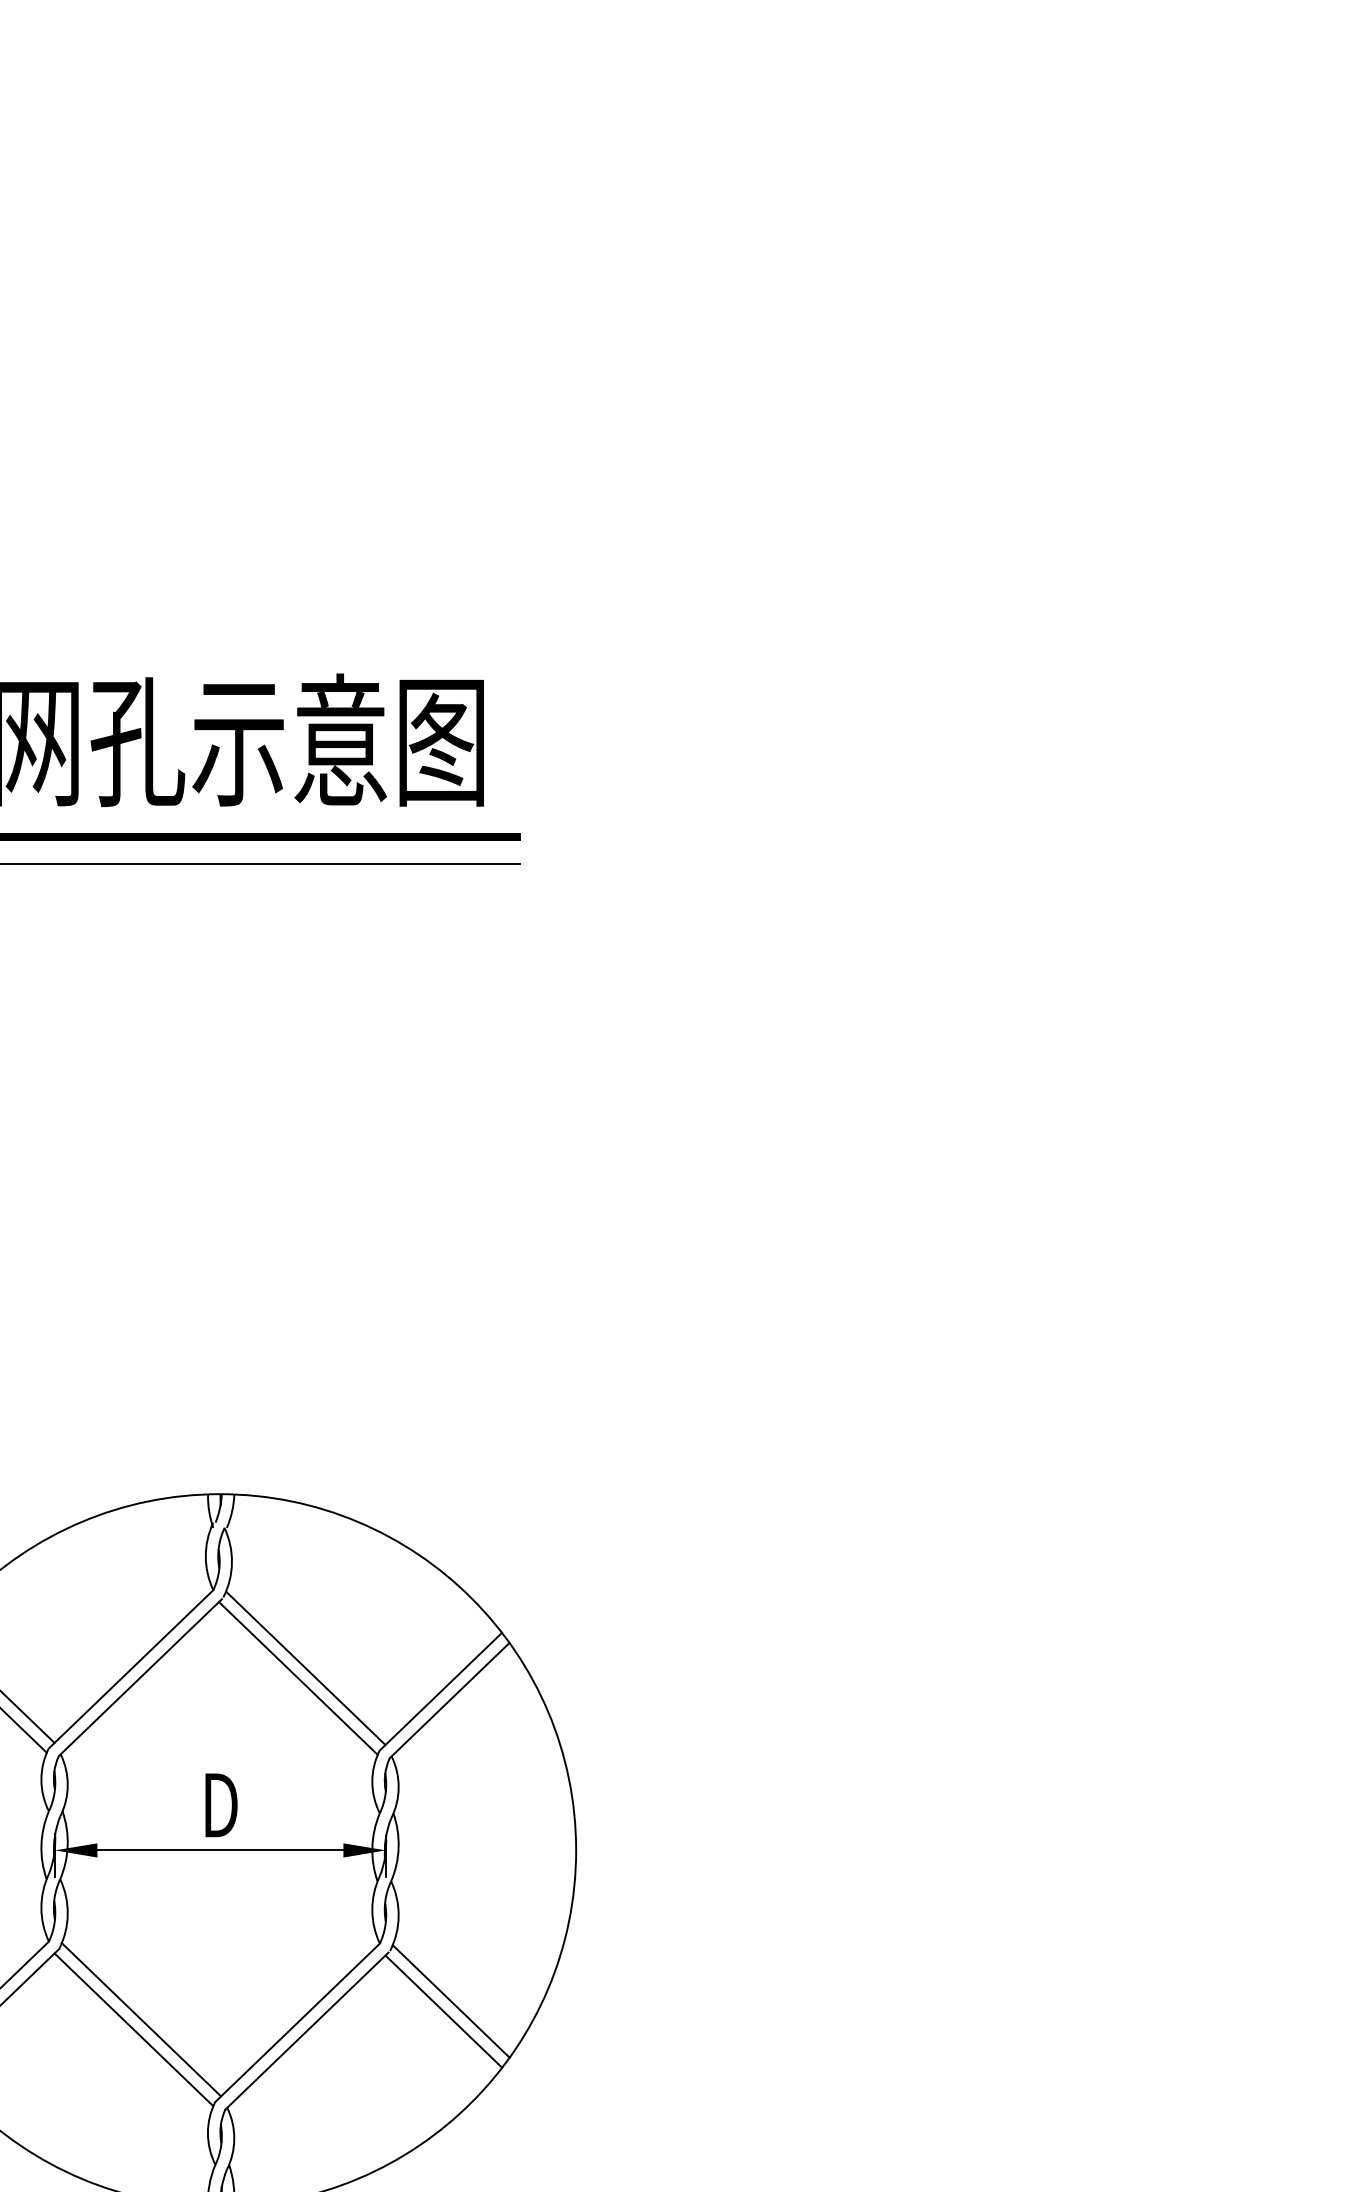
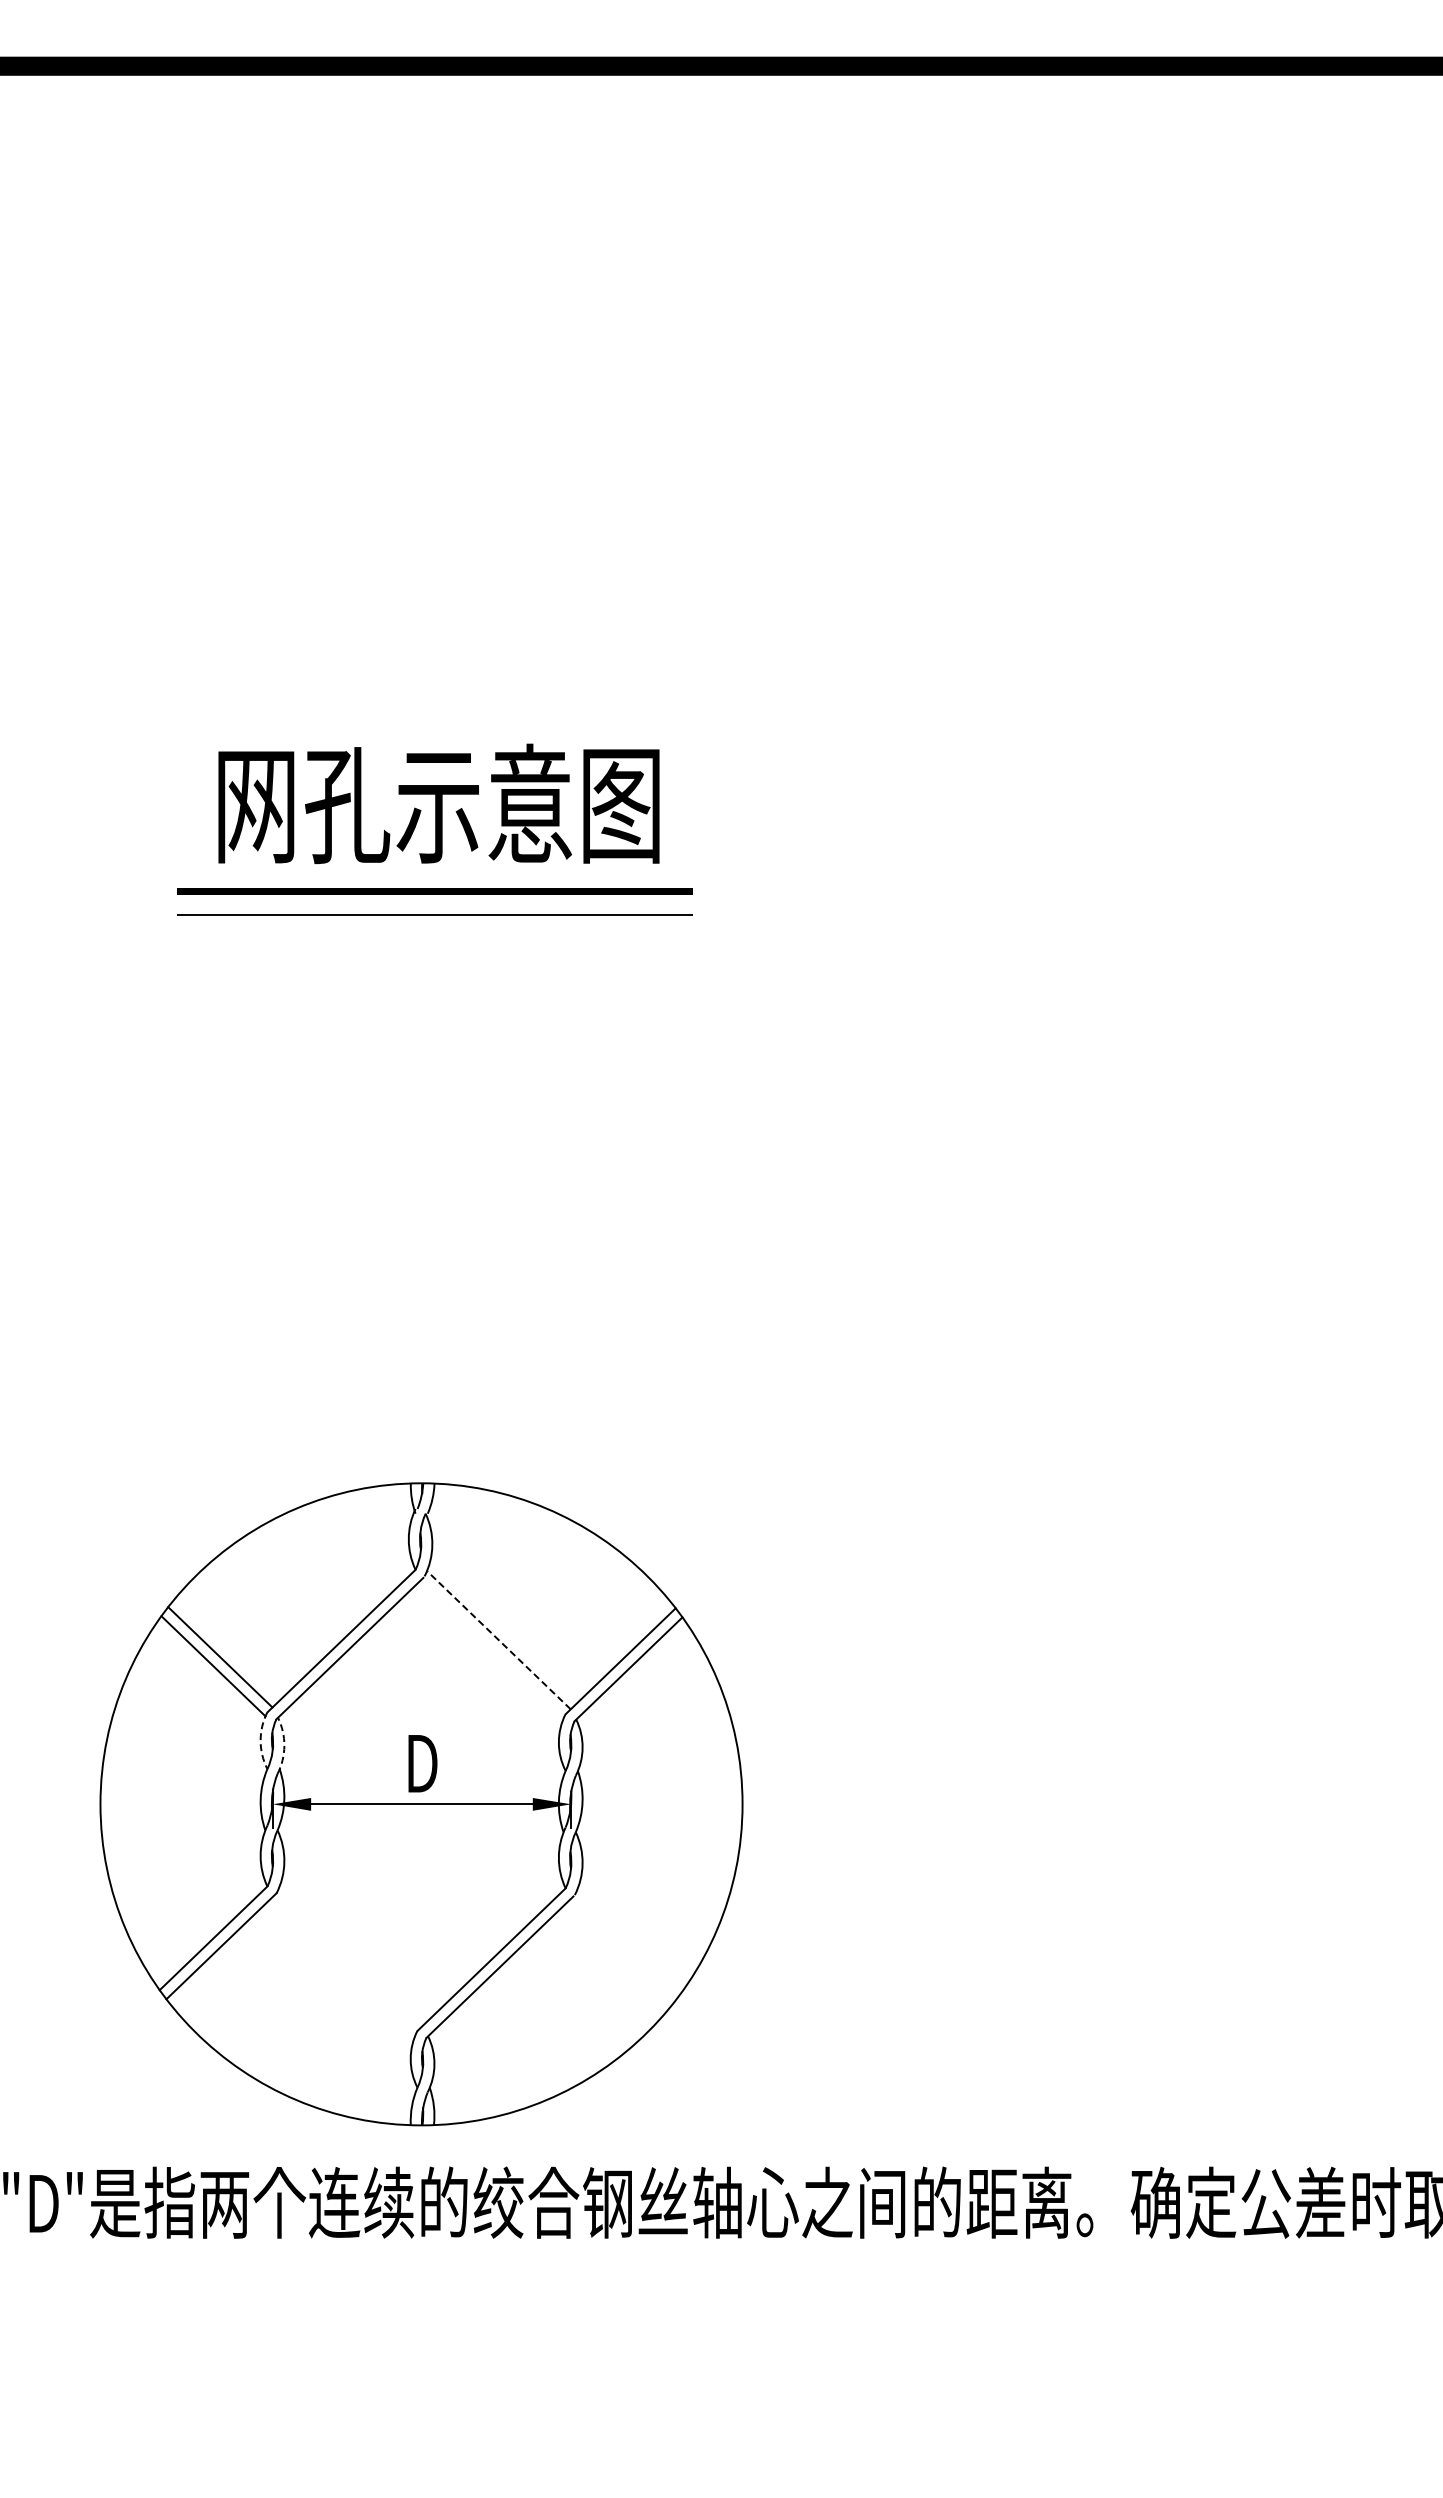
line: (305, 1668) -> (498, 1640), solid -> dashed
line: (297, 1678) -> (491, 1649), removed
arc: (41, 1779) -> (260, 1740), solid -> dashed
arc: (67, 1785) -> (284, 1745), solid -> dashed
line: (450, 2001) -> (629, 1940), removed
line: (442, 2011) -> (622, 1949), removed
line: (141, 2019) -> (350, 1956), removed
line: (133, 2029) -> (343, 1965), removed

